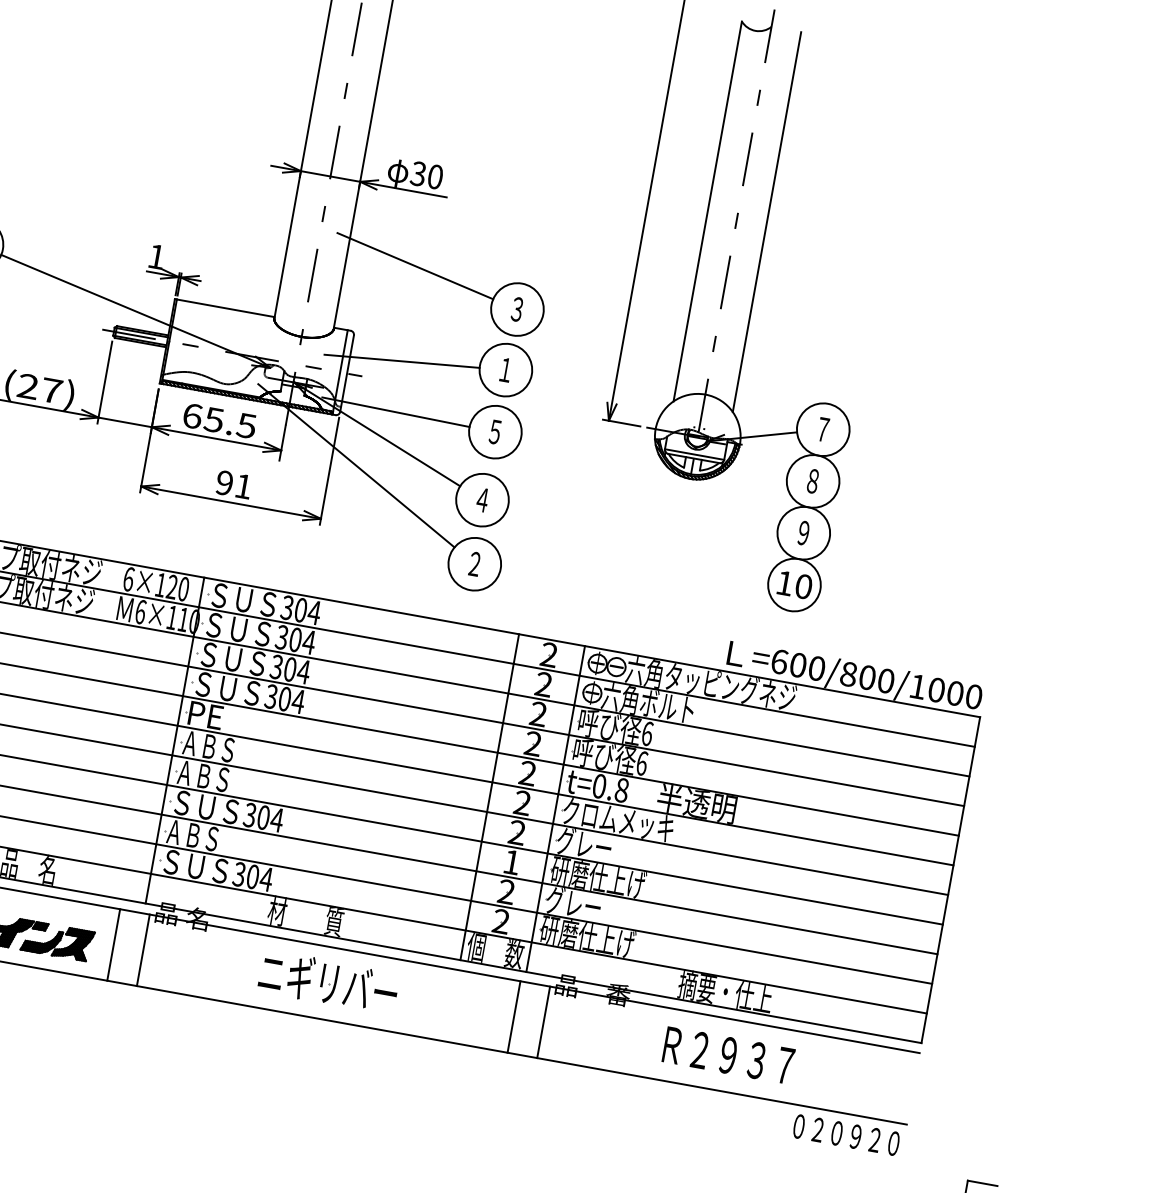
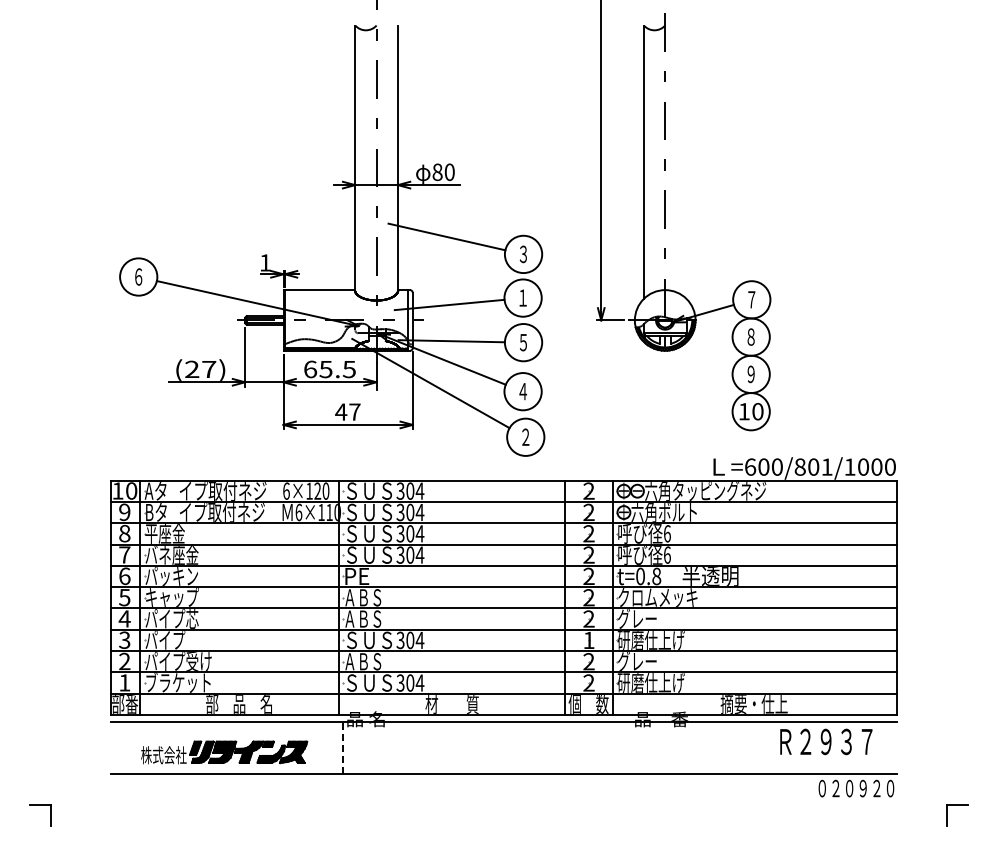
text: (418, 172) -> (437, 171), 30 -> 80
line: (767, 221) -> (686, 161), removed
text: (233, 483) -> (347, 411), 91 -> 47
text: (885, 680) -> (826, 466), =600/800/1000 -> =600/801/1000
line: (113, 944) -> (321, 747), removed
line: (143, 949) -> (343, 747), solid -> dashed
part: (329, 981) -> (476, 746), removed
line: (513, 1016) -> (609, 747), removed
line: (544, 1021) -> (631, 747), removed
part: (728, 1055) -> (826, 741), moved

